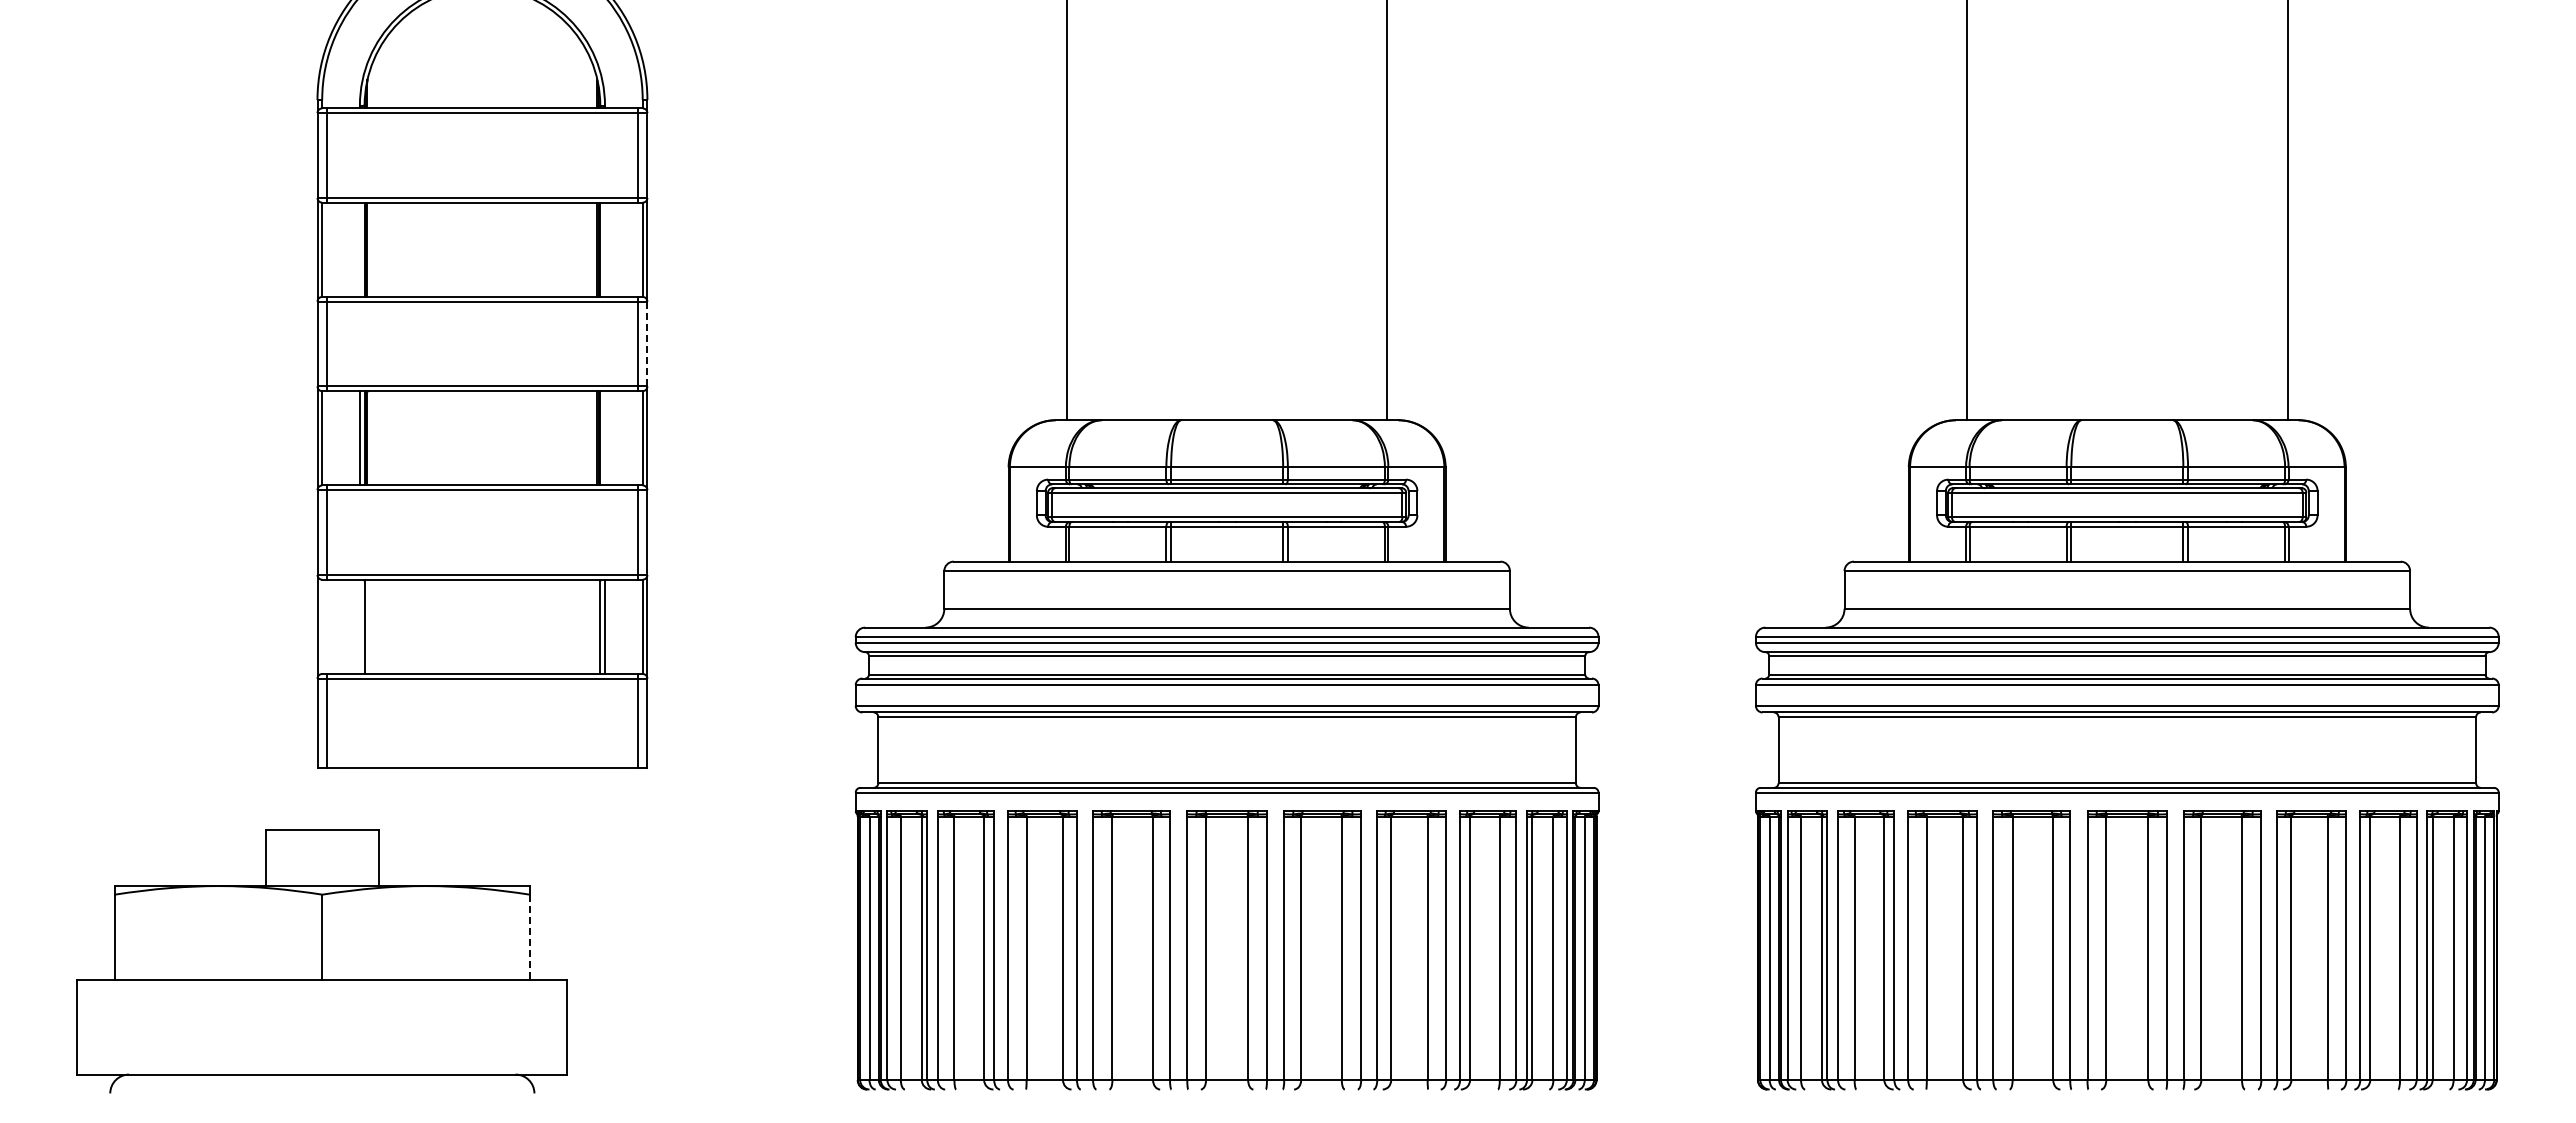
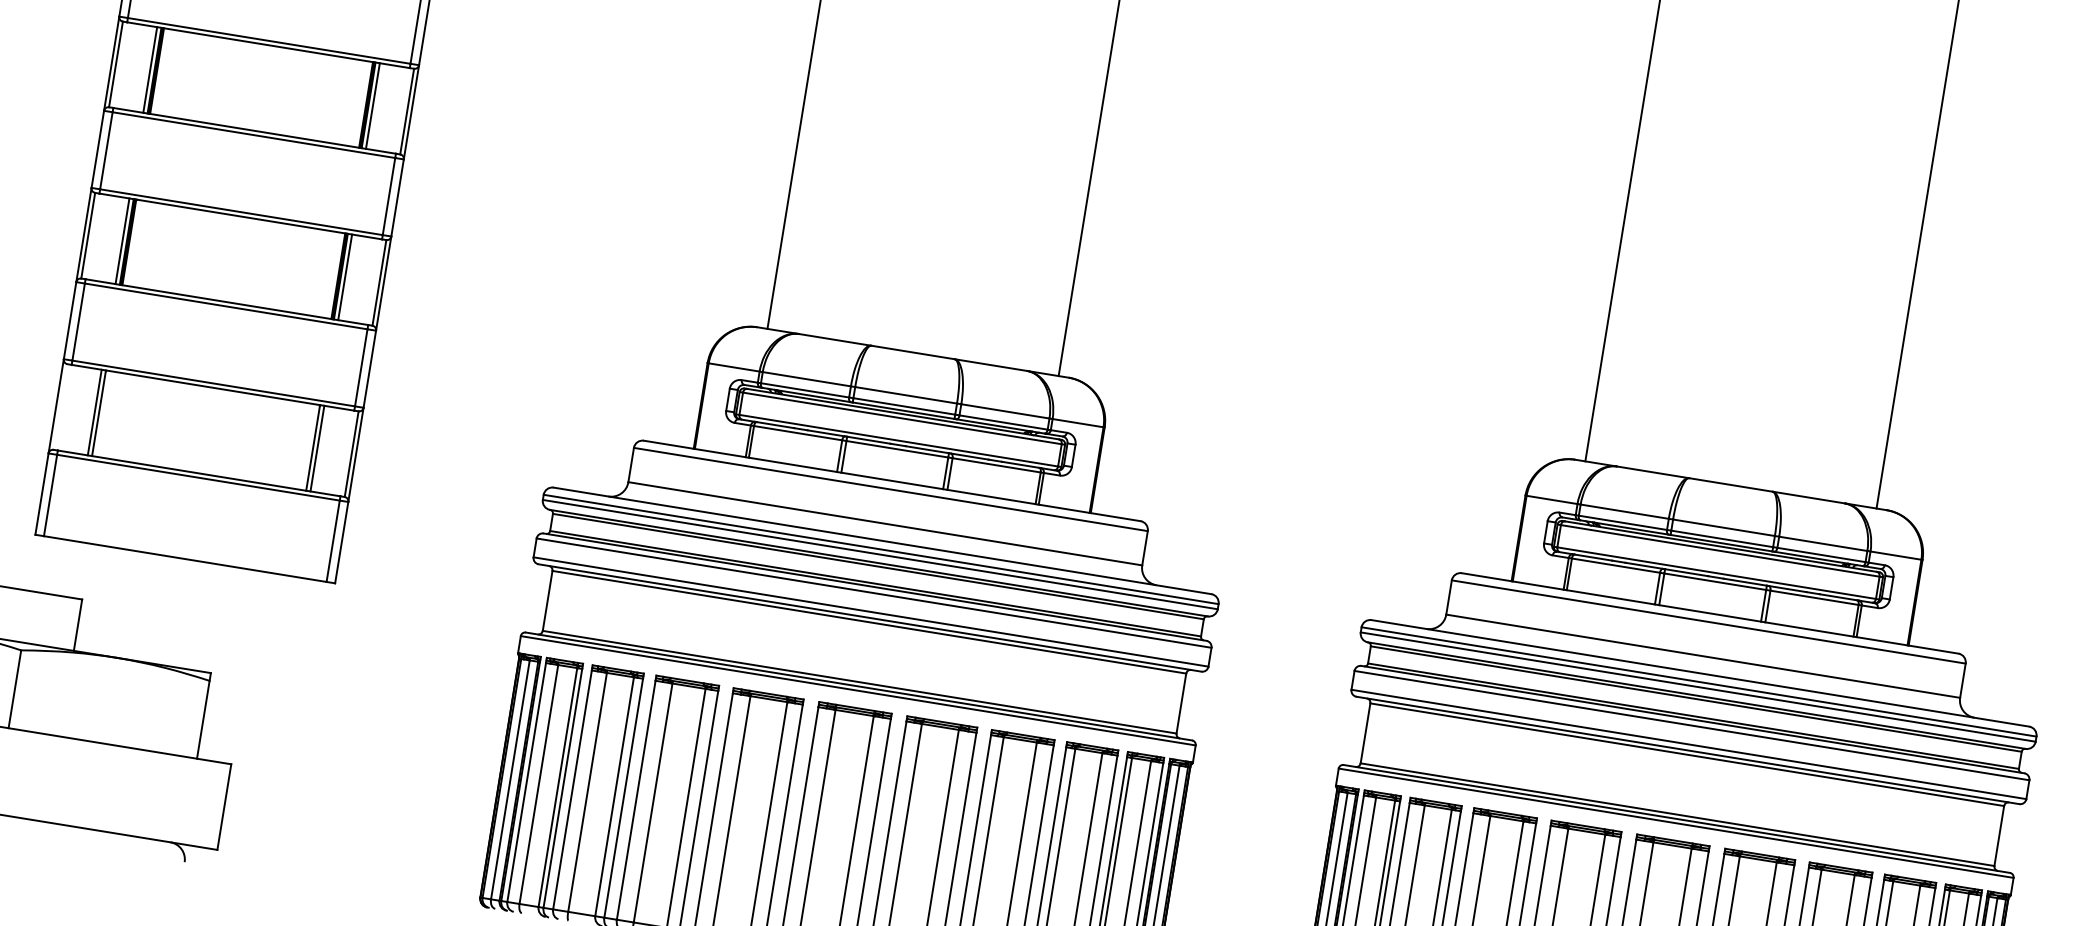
line: (359, 249) -> (149, 69), added
line: (605, 249) -> (373, 105), added
line: (647, 343) -> (397, 197), dashed -> solid
line: (605, 438) -> (345, 277), added
line: (359, 626) -> (94, 412), added
line: (529, 937) -> (203, 719), dashed -> solid

